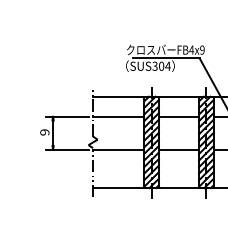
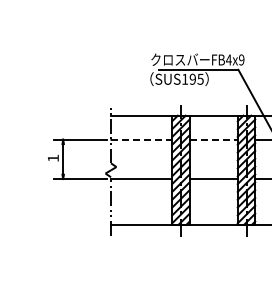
text: (161, 65) -> (192, 78), SUS304 -> SUS195
line: (118, 116) -> (141, 139), solid -> dashed
line: (179, 116) -> (214, 139), solid -> dashed
text: (44, 132) -> (52, 158), 9 -> 1

